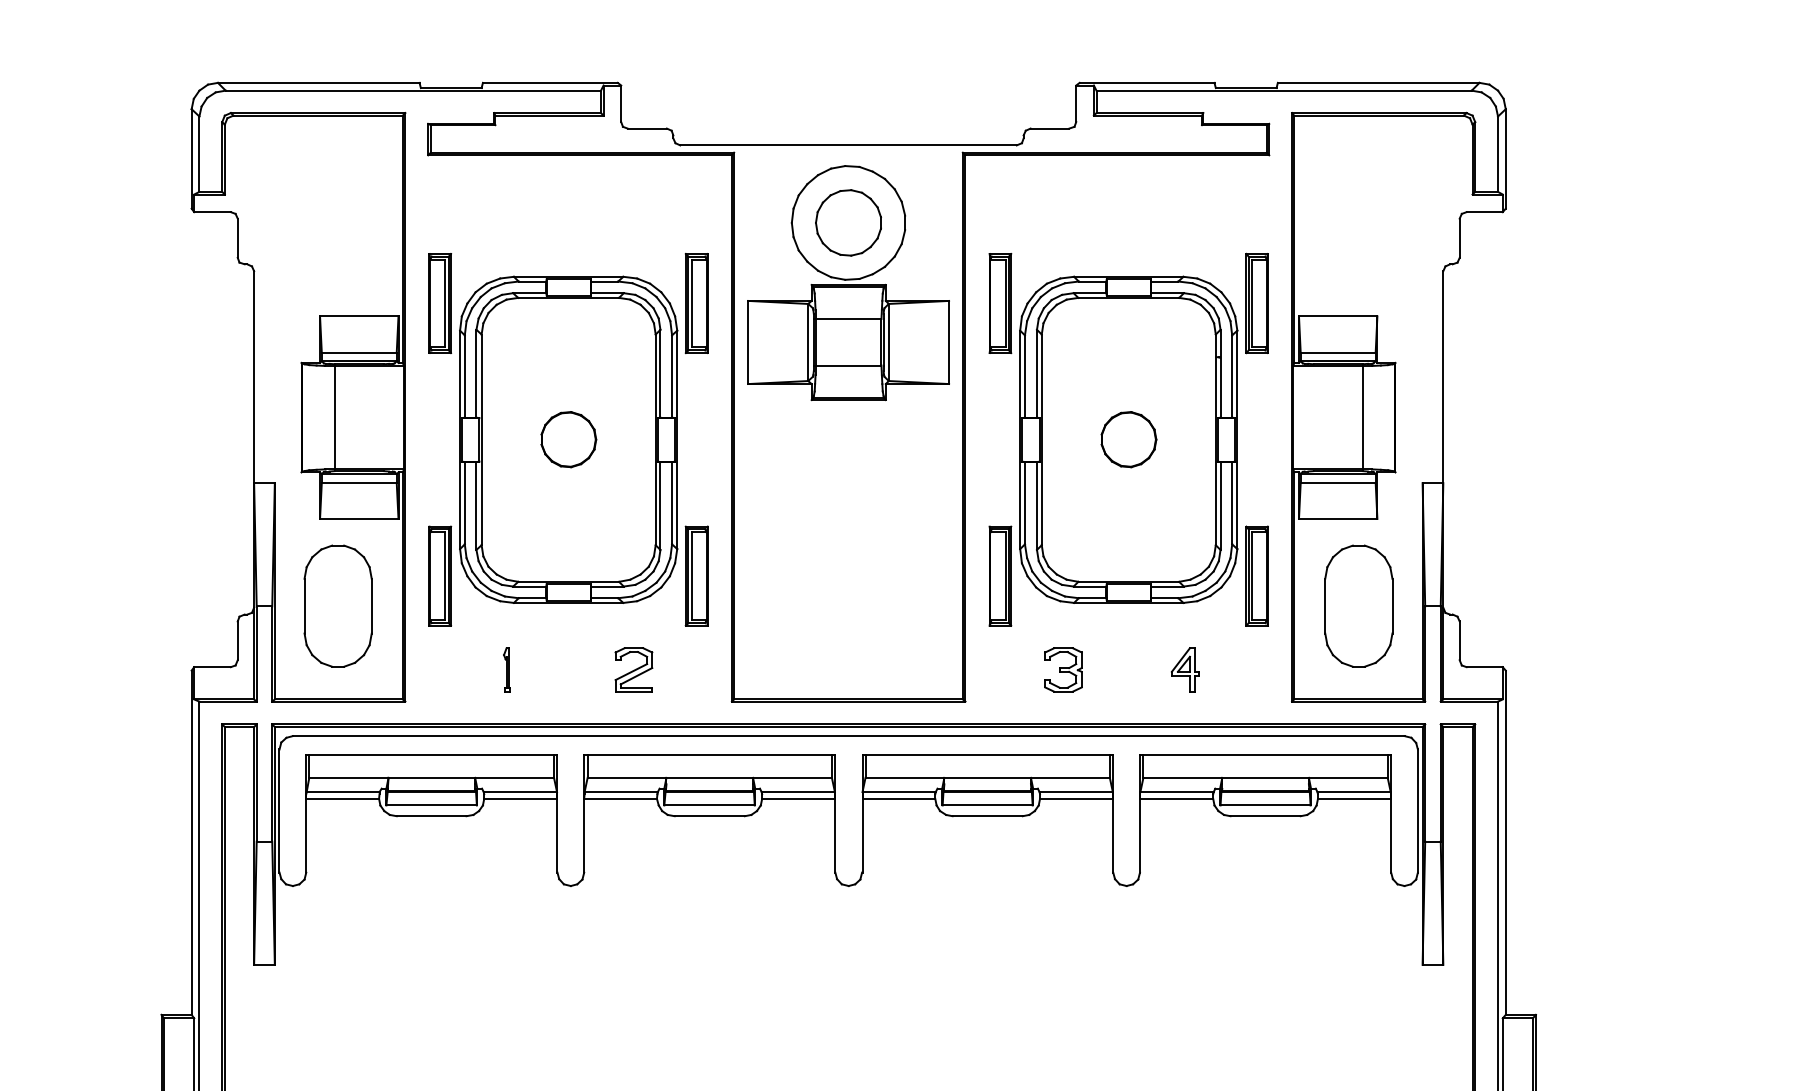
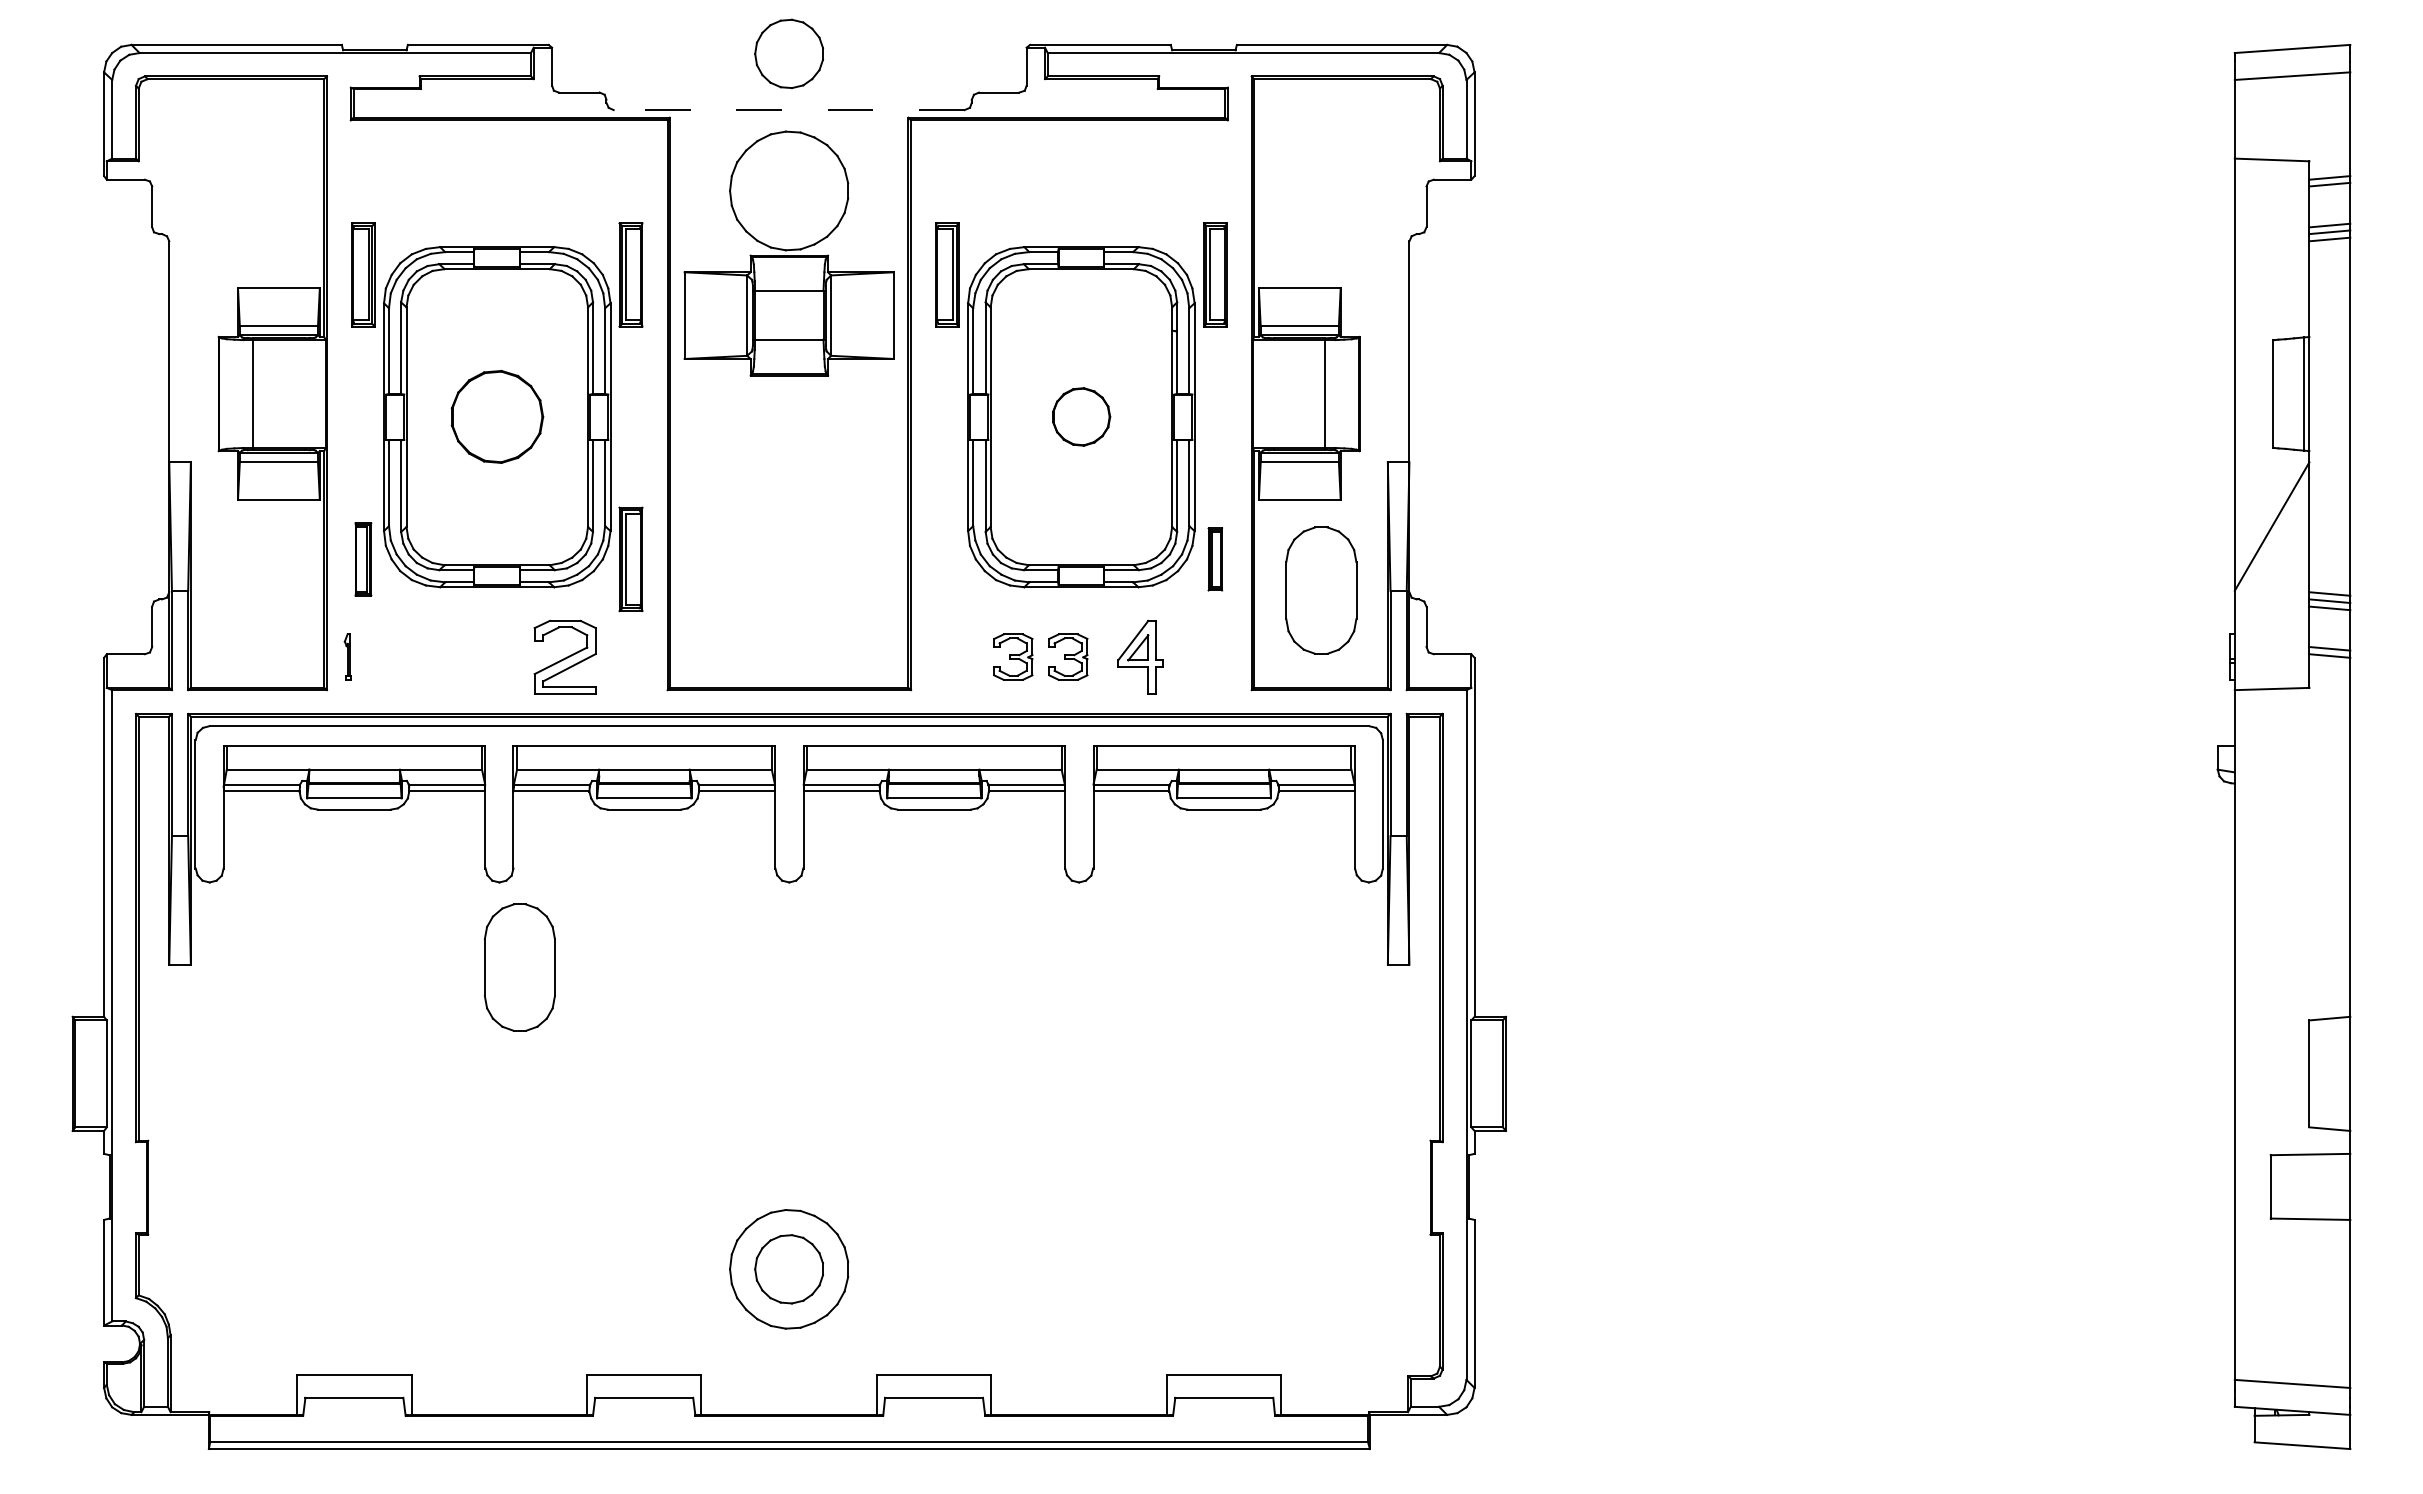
line: (847, 145) -> (788, 110), solid -> dashed
part: (848, 222) -> (789, 53), moved
part: (568, 439) -> (497, 416), size x1.6
part: (440, 576) -> (363, 559), size x0.7
part: (1000, 576) -> (947, 559), removed
part: (1257, 576) -> (1215, 559), size x0.6
part: (337, 606) -> (519, 967), moved
part: (506, 669) -> (347, 656), moved
part: (634, 669) -> (565, 656), size x1.6
part: (1116, 669) -> (1068, 656), added
part: (1184, 669) -> (1139, 656), size x1.6

